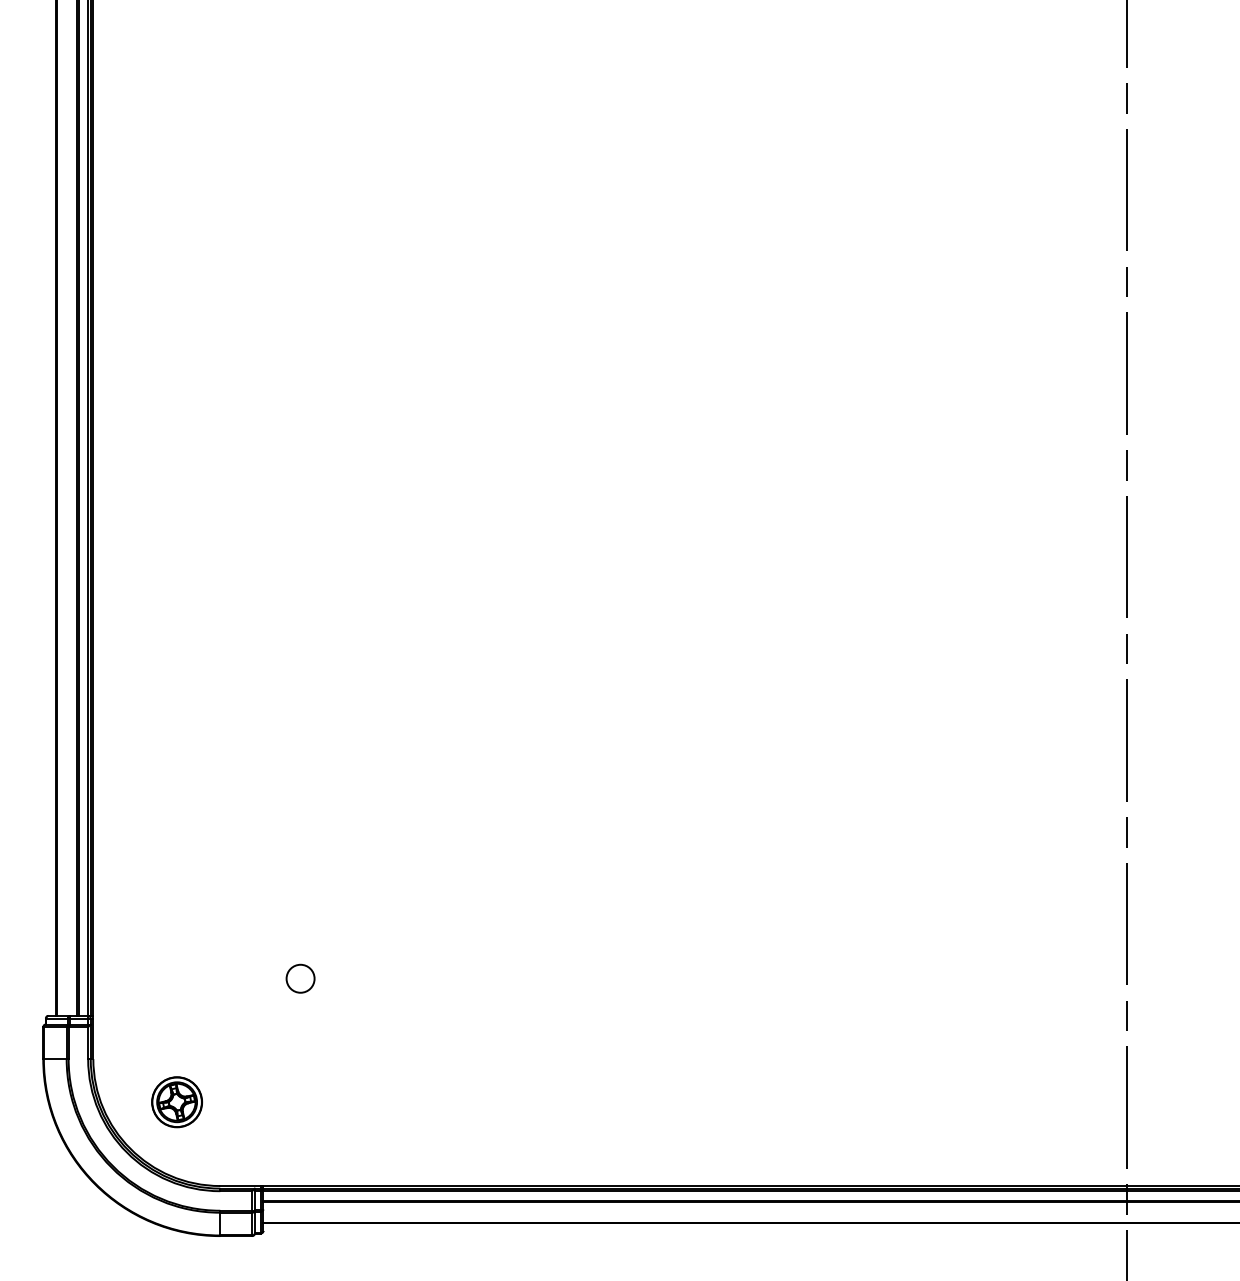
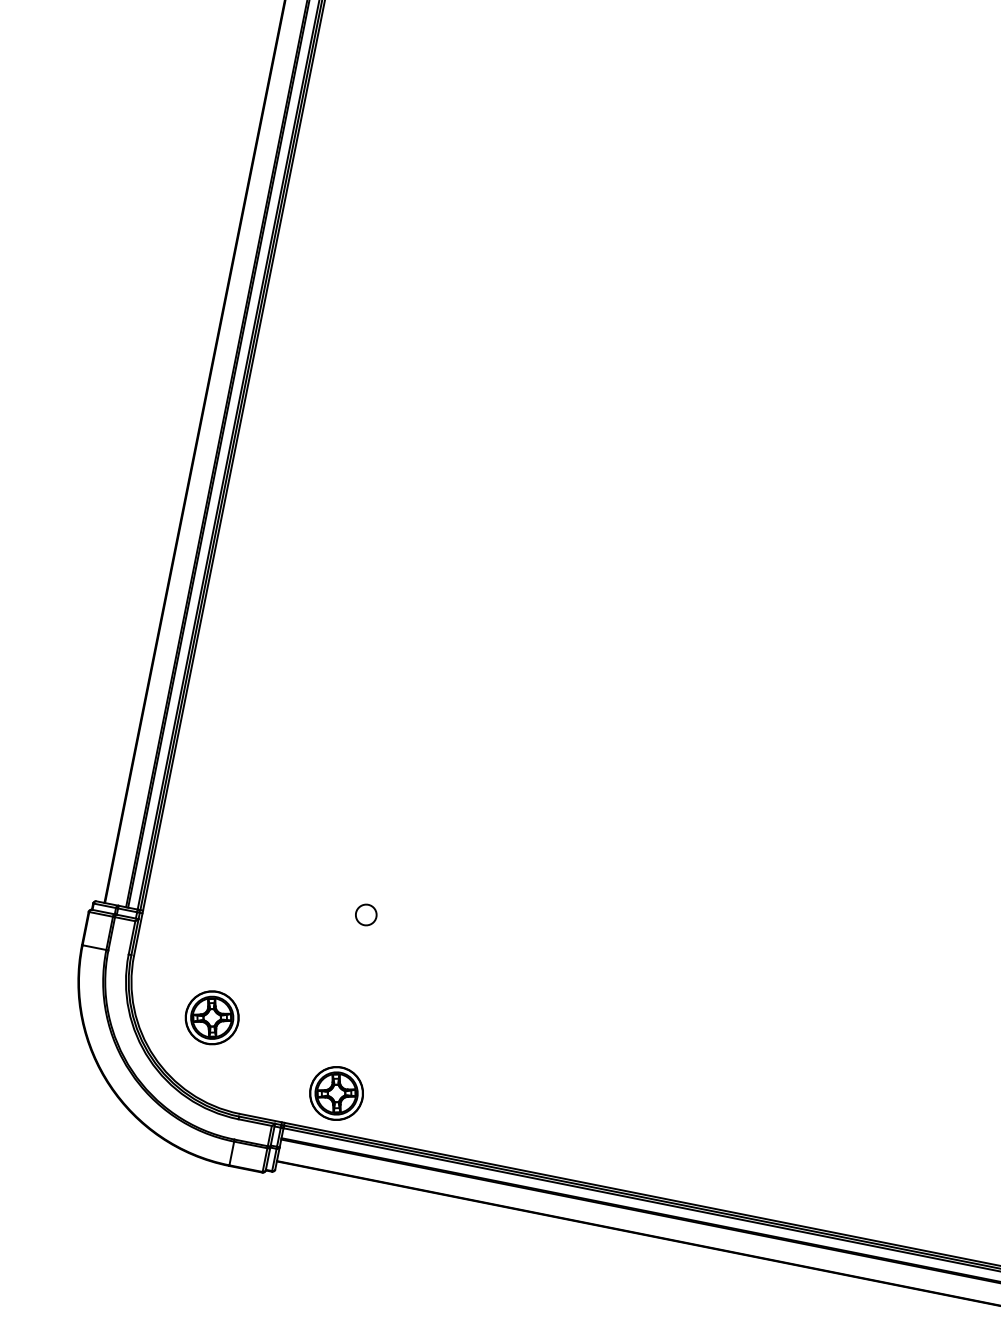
circle: (300, 978) -> (366, 914), size x0.7
part: (305, 1149) -> (335, 1093), added

